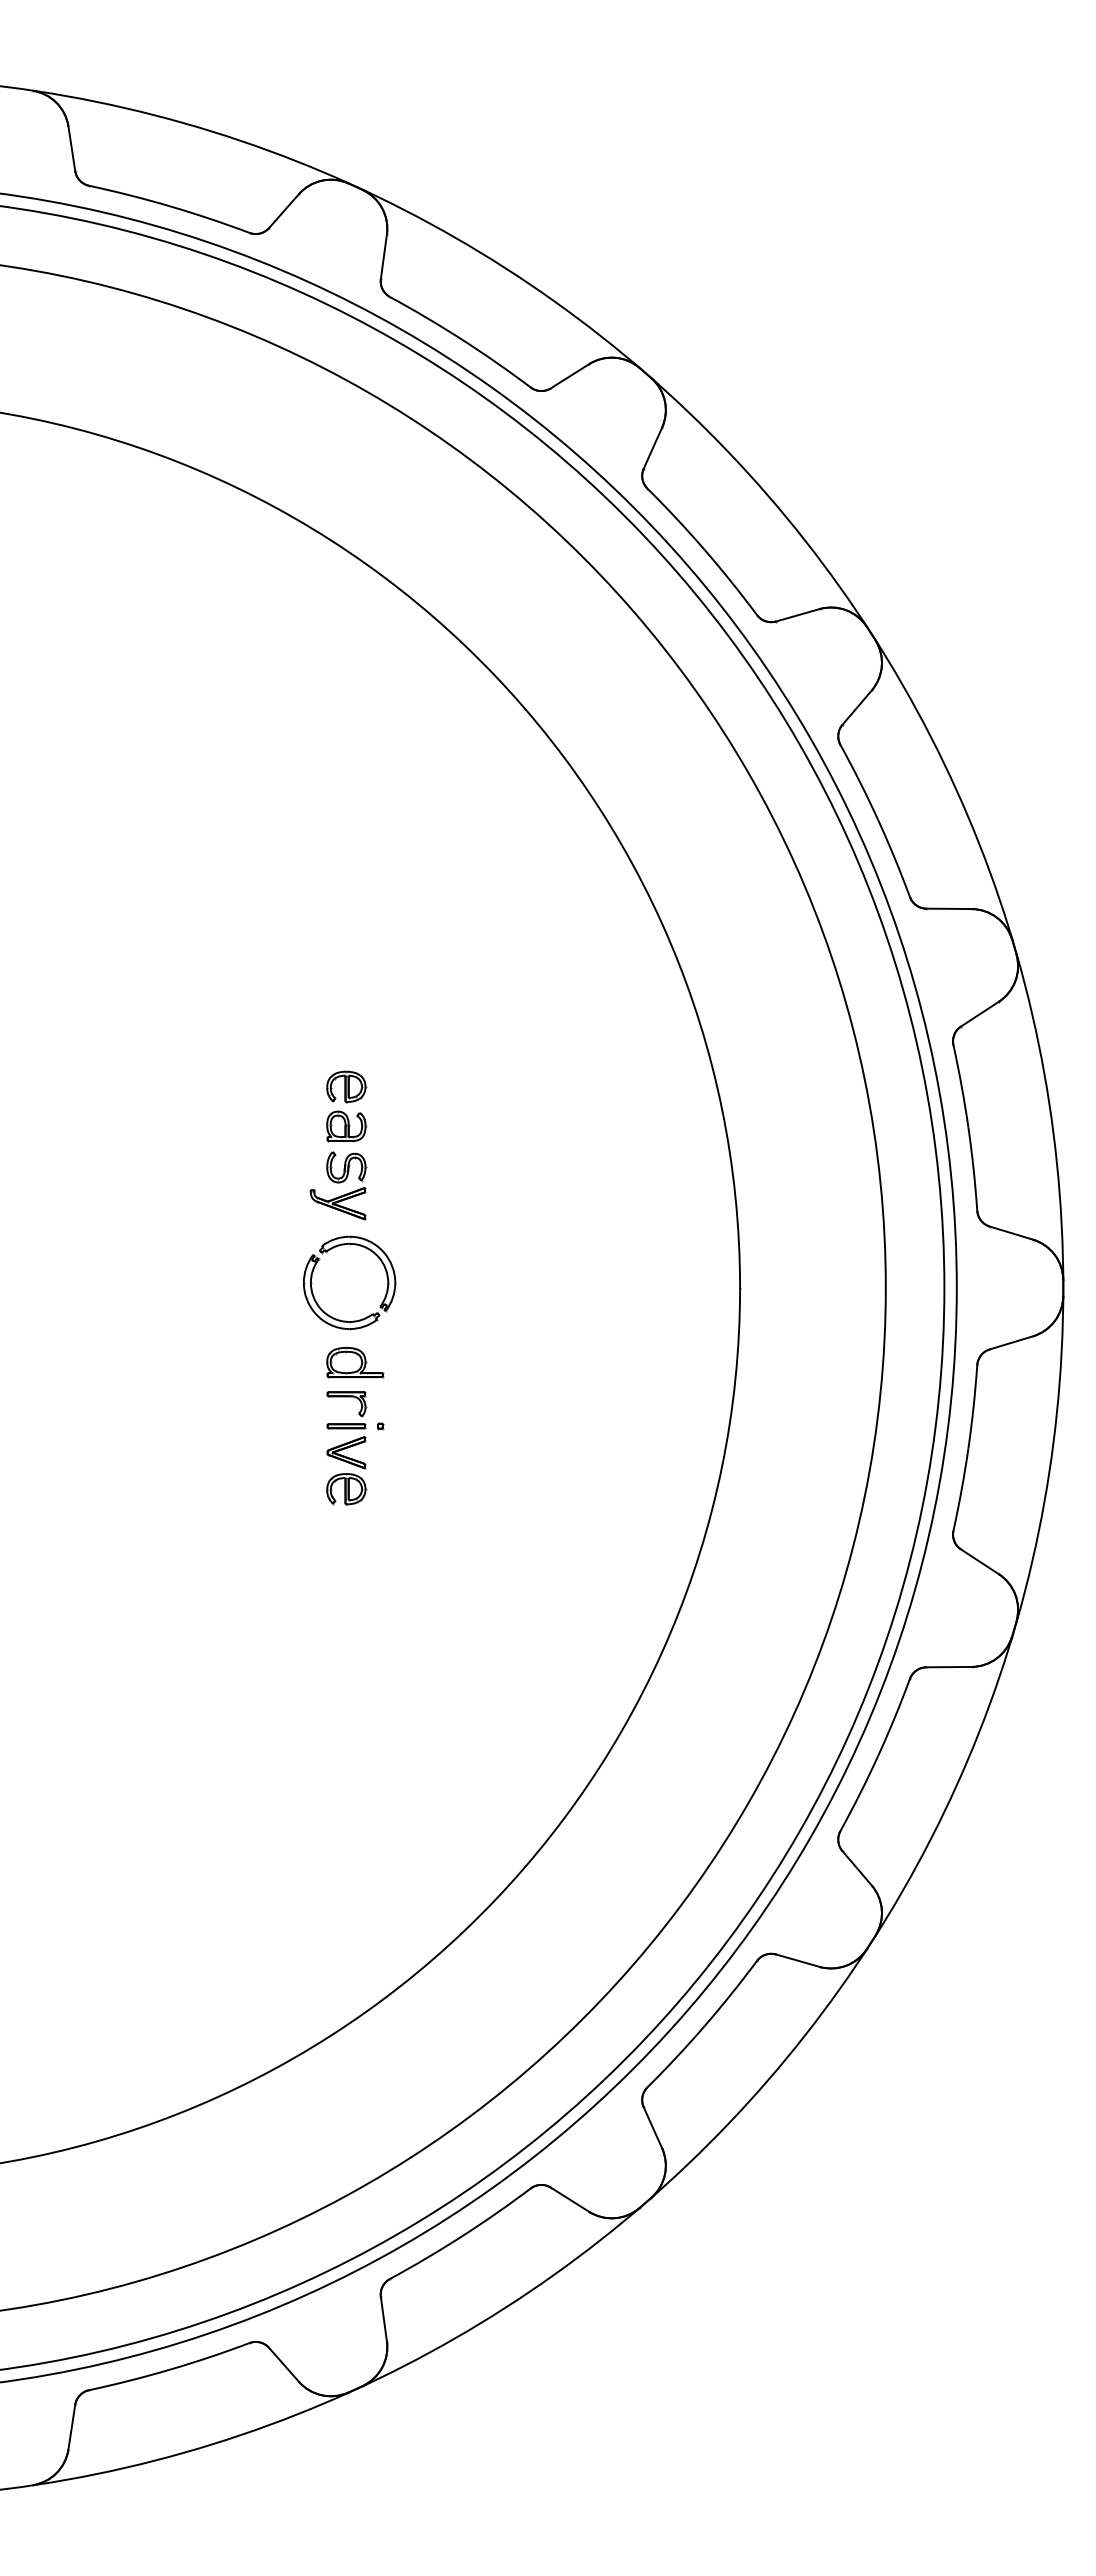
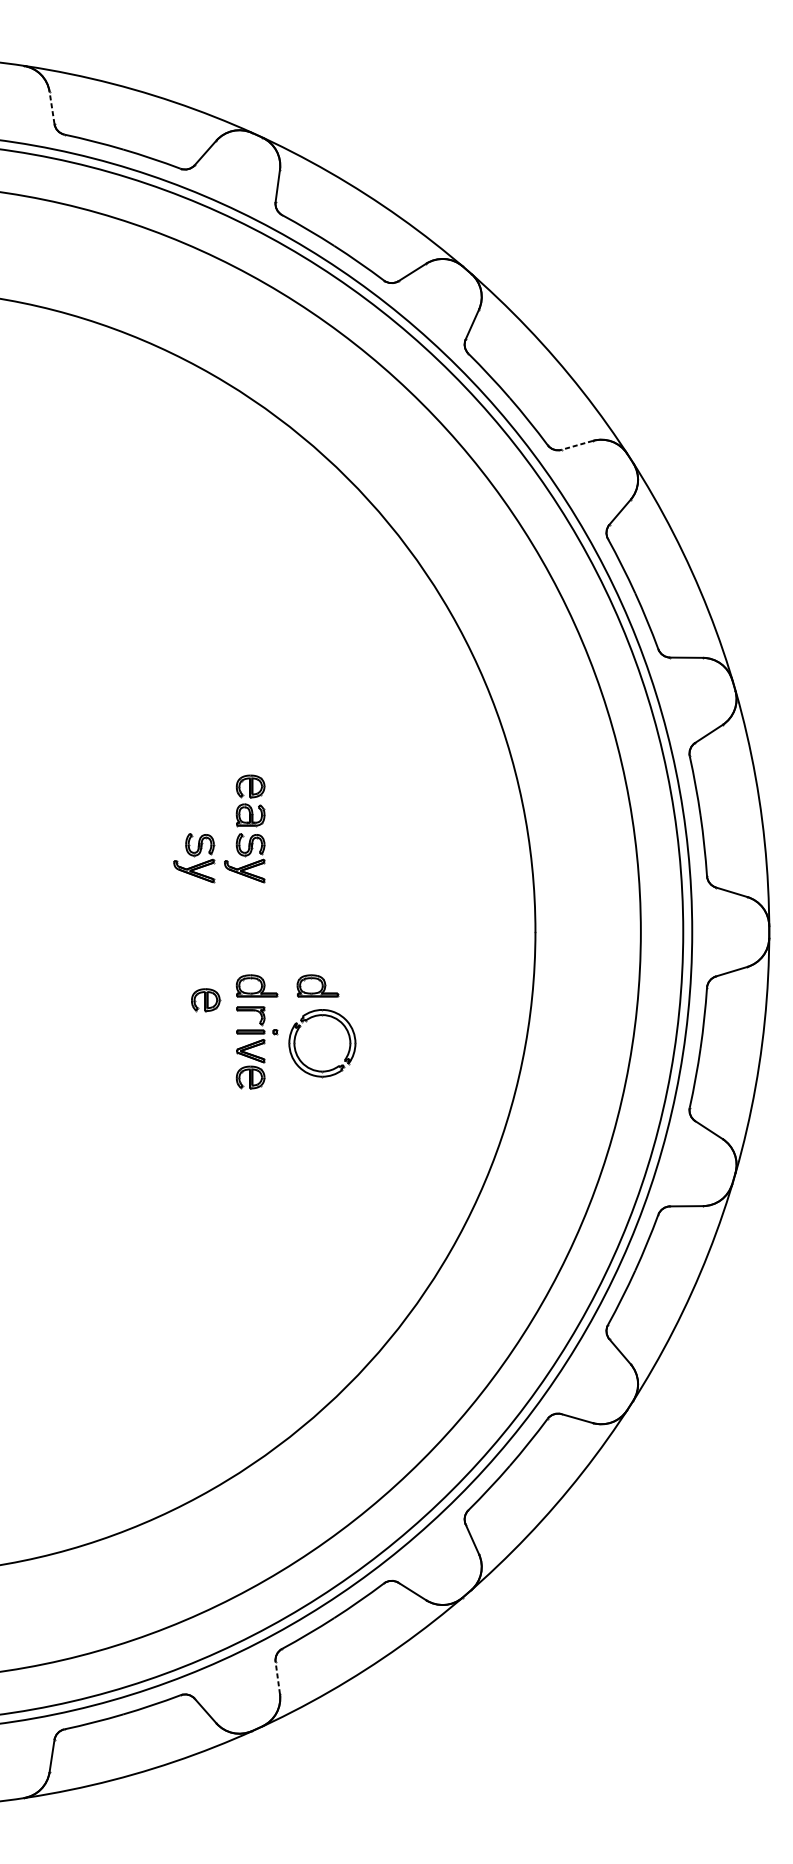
line: (71, 148) -> (51, 107), solid -> dashed
line: (797, 615) -> (576, 445), solid -> dashed
part: (268, 1185) -> (194, 857), added
part: (350, 1245) -> (323, 1016), moved
part: (439, 1362) -> (318, 985), added
part: (284, 1382) -> (205, 1000), added
line: (383, 2319) -> (277, 1678), solid -> dashed

